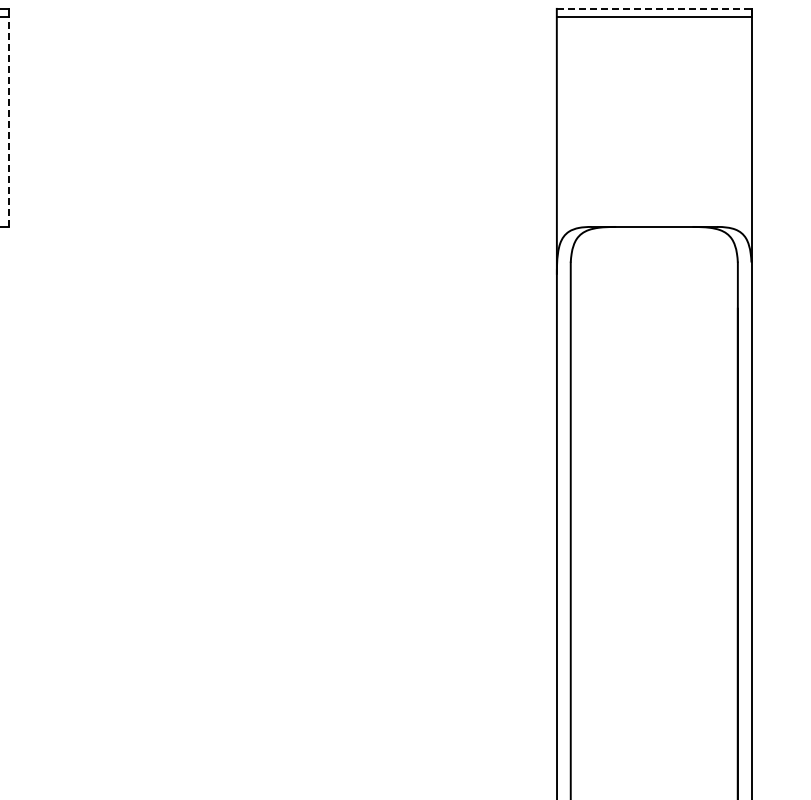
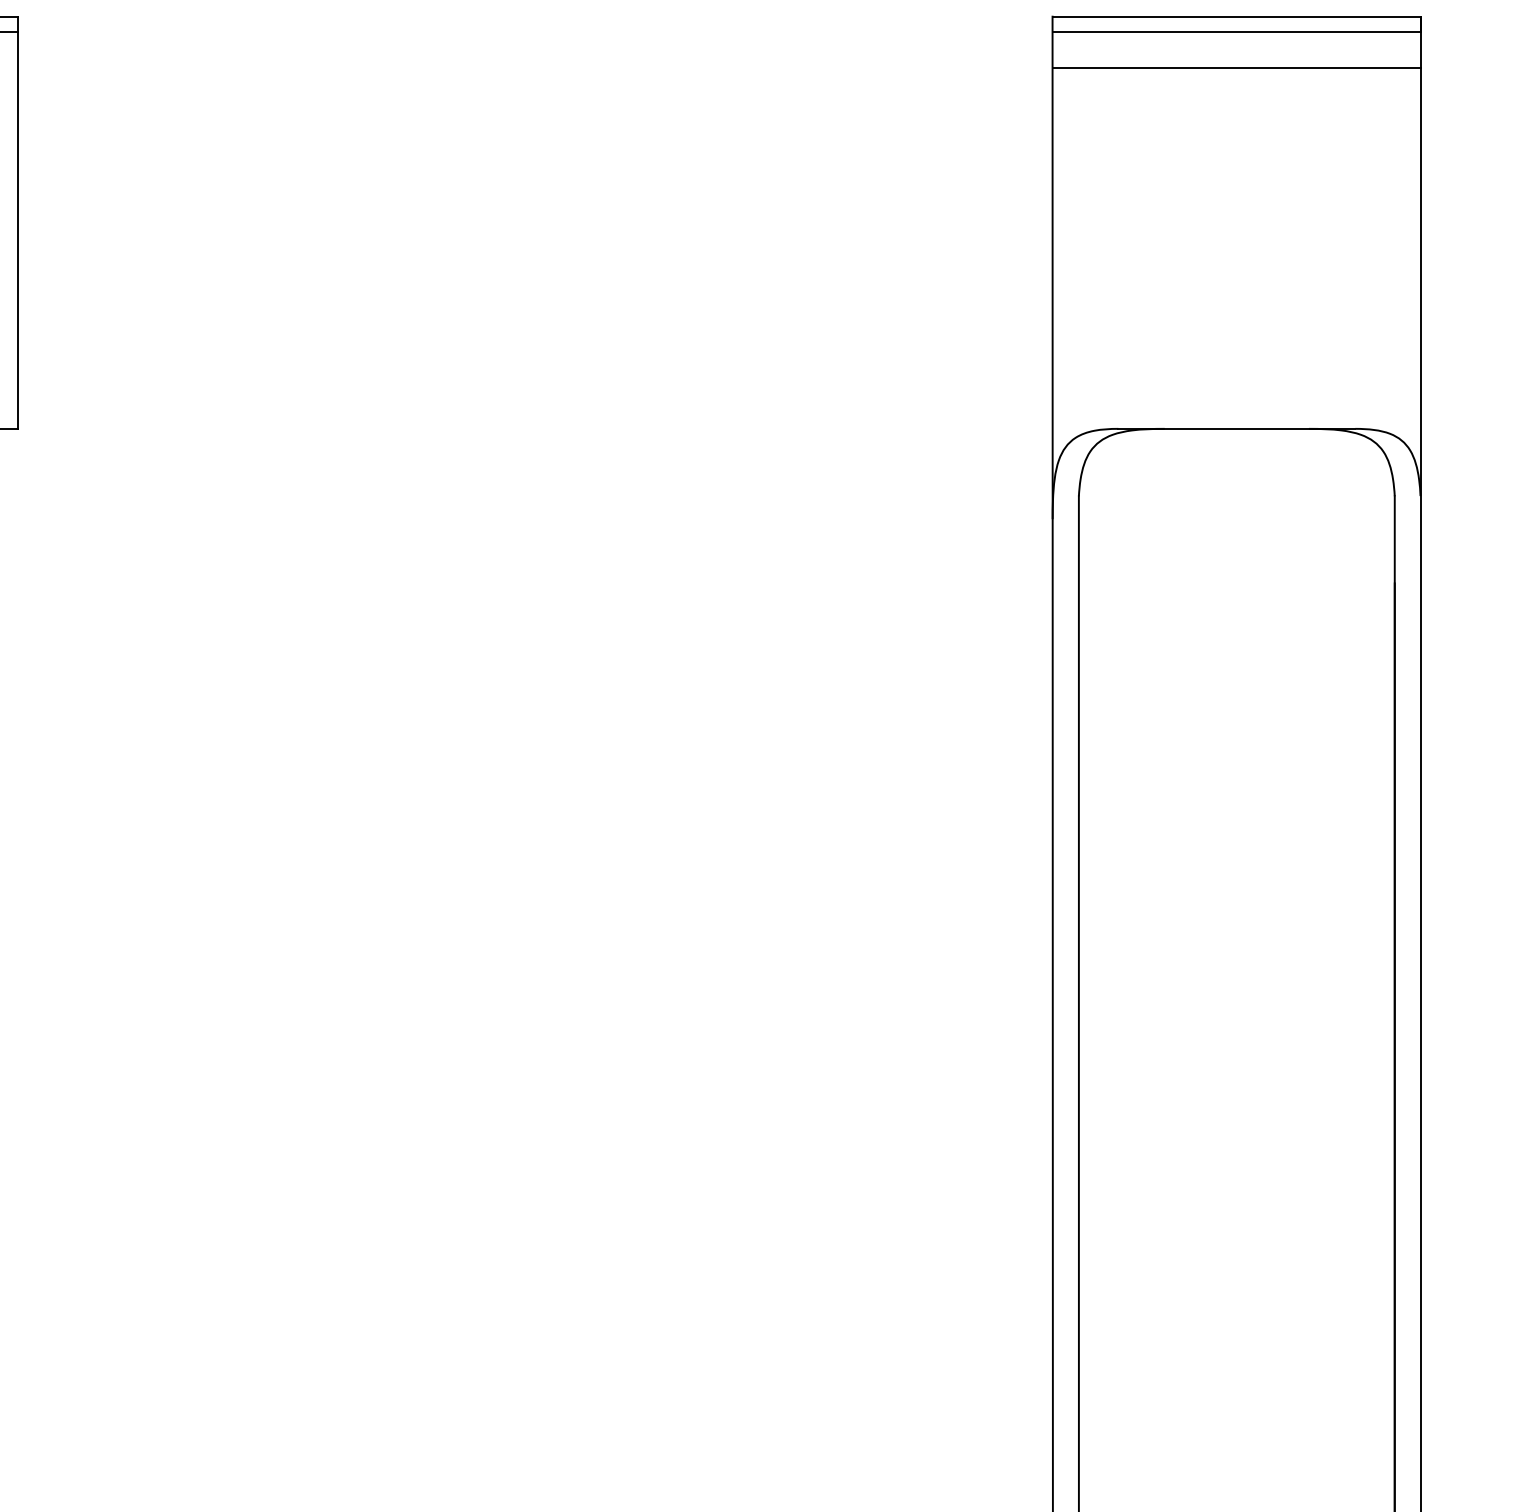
line: (654, 8) -> (1237, 15), dashed -> solid
line: (653, 36) -> (1235, 68), added
line: (9, 122) -> (17, 231), dashed -> solid

